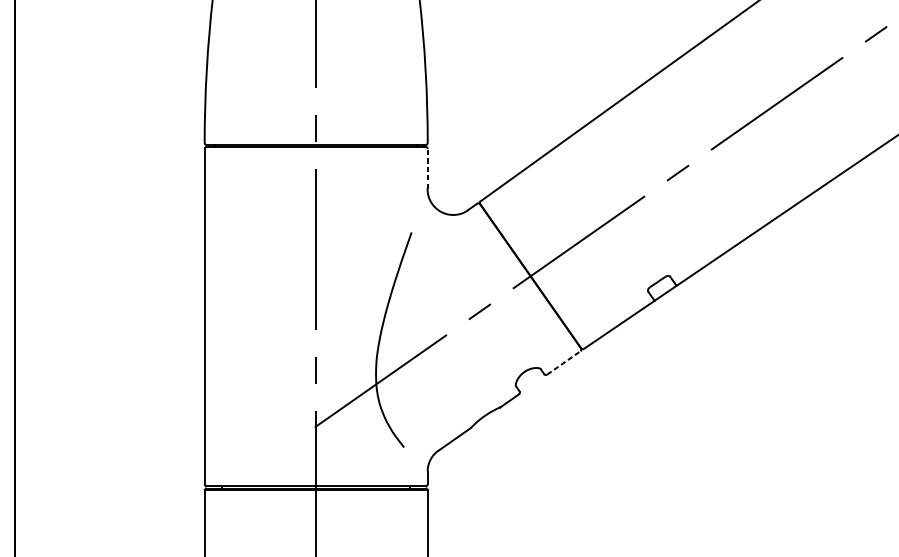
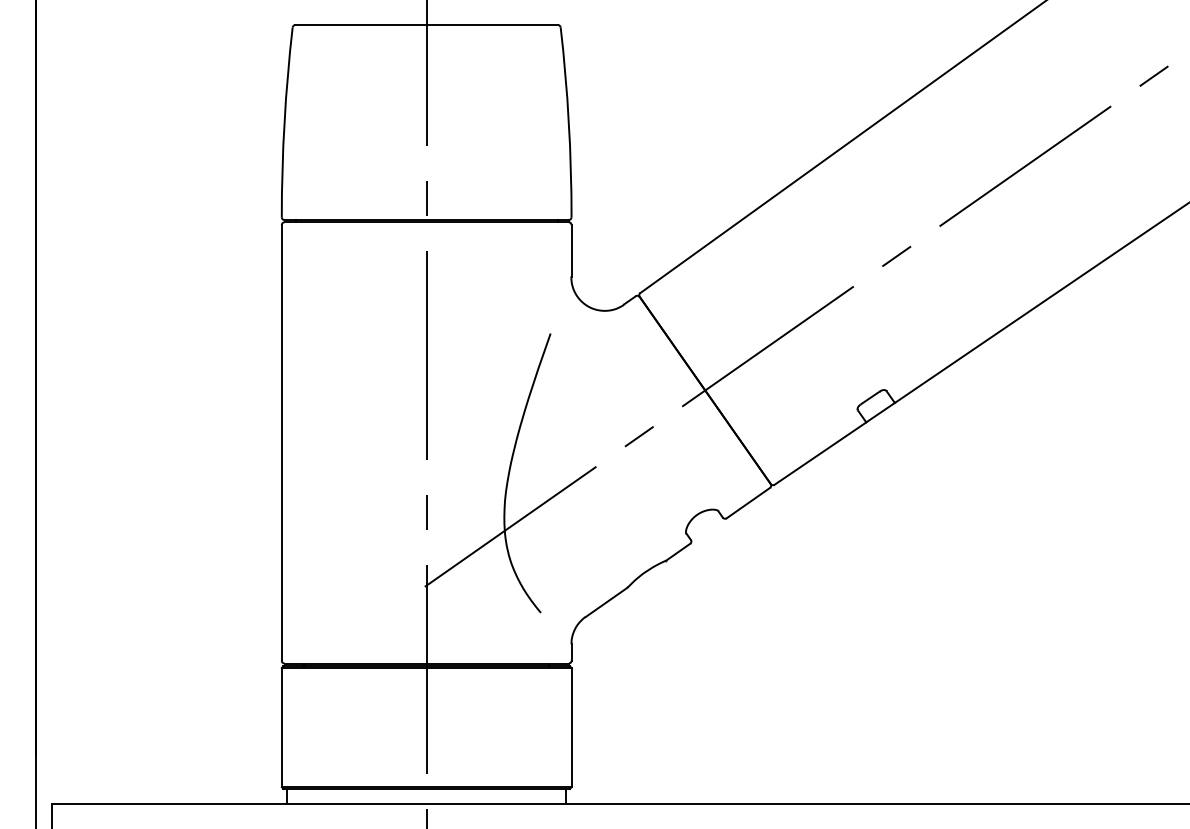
line: (427, 168) -> (571, 250), dashed -> solid
line: (563, 362) -> (748, 502), dashed -> solid

